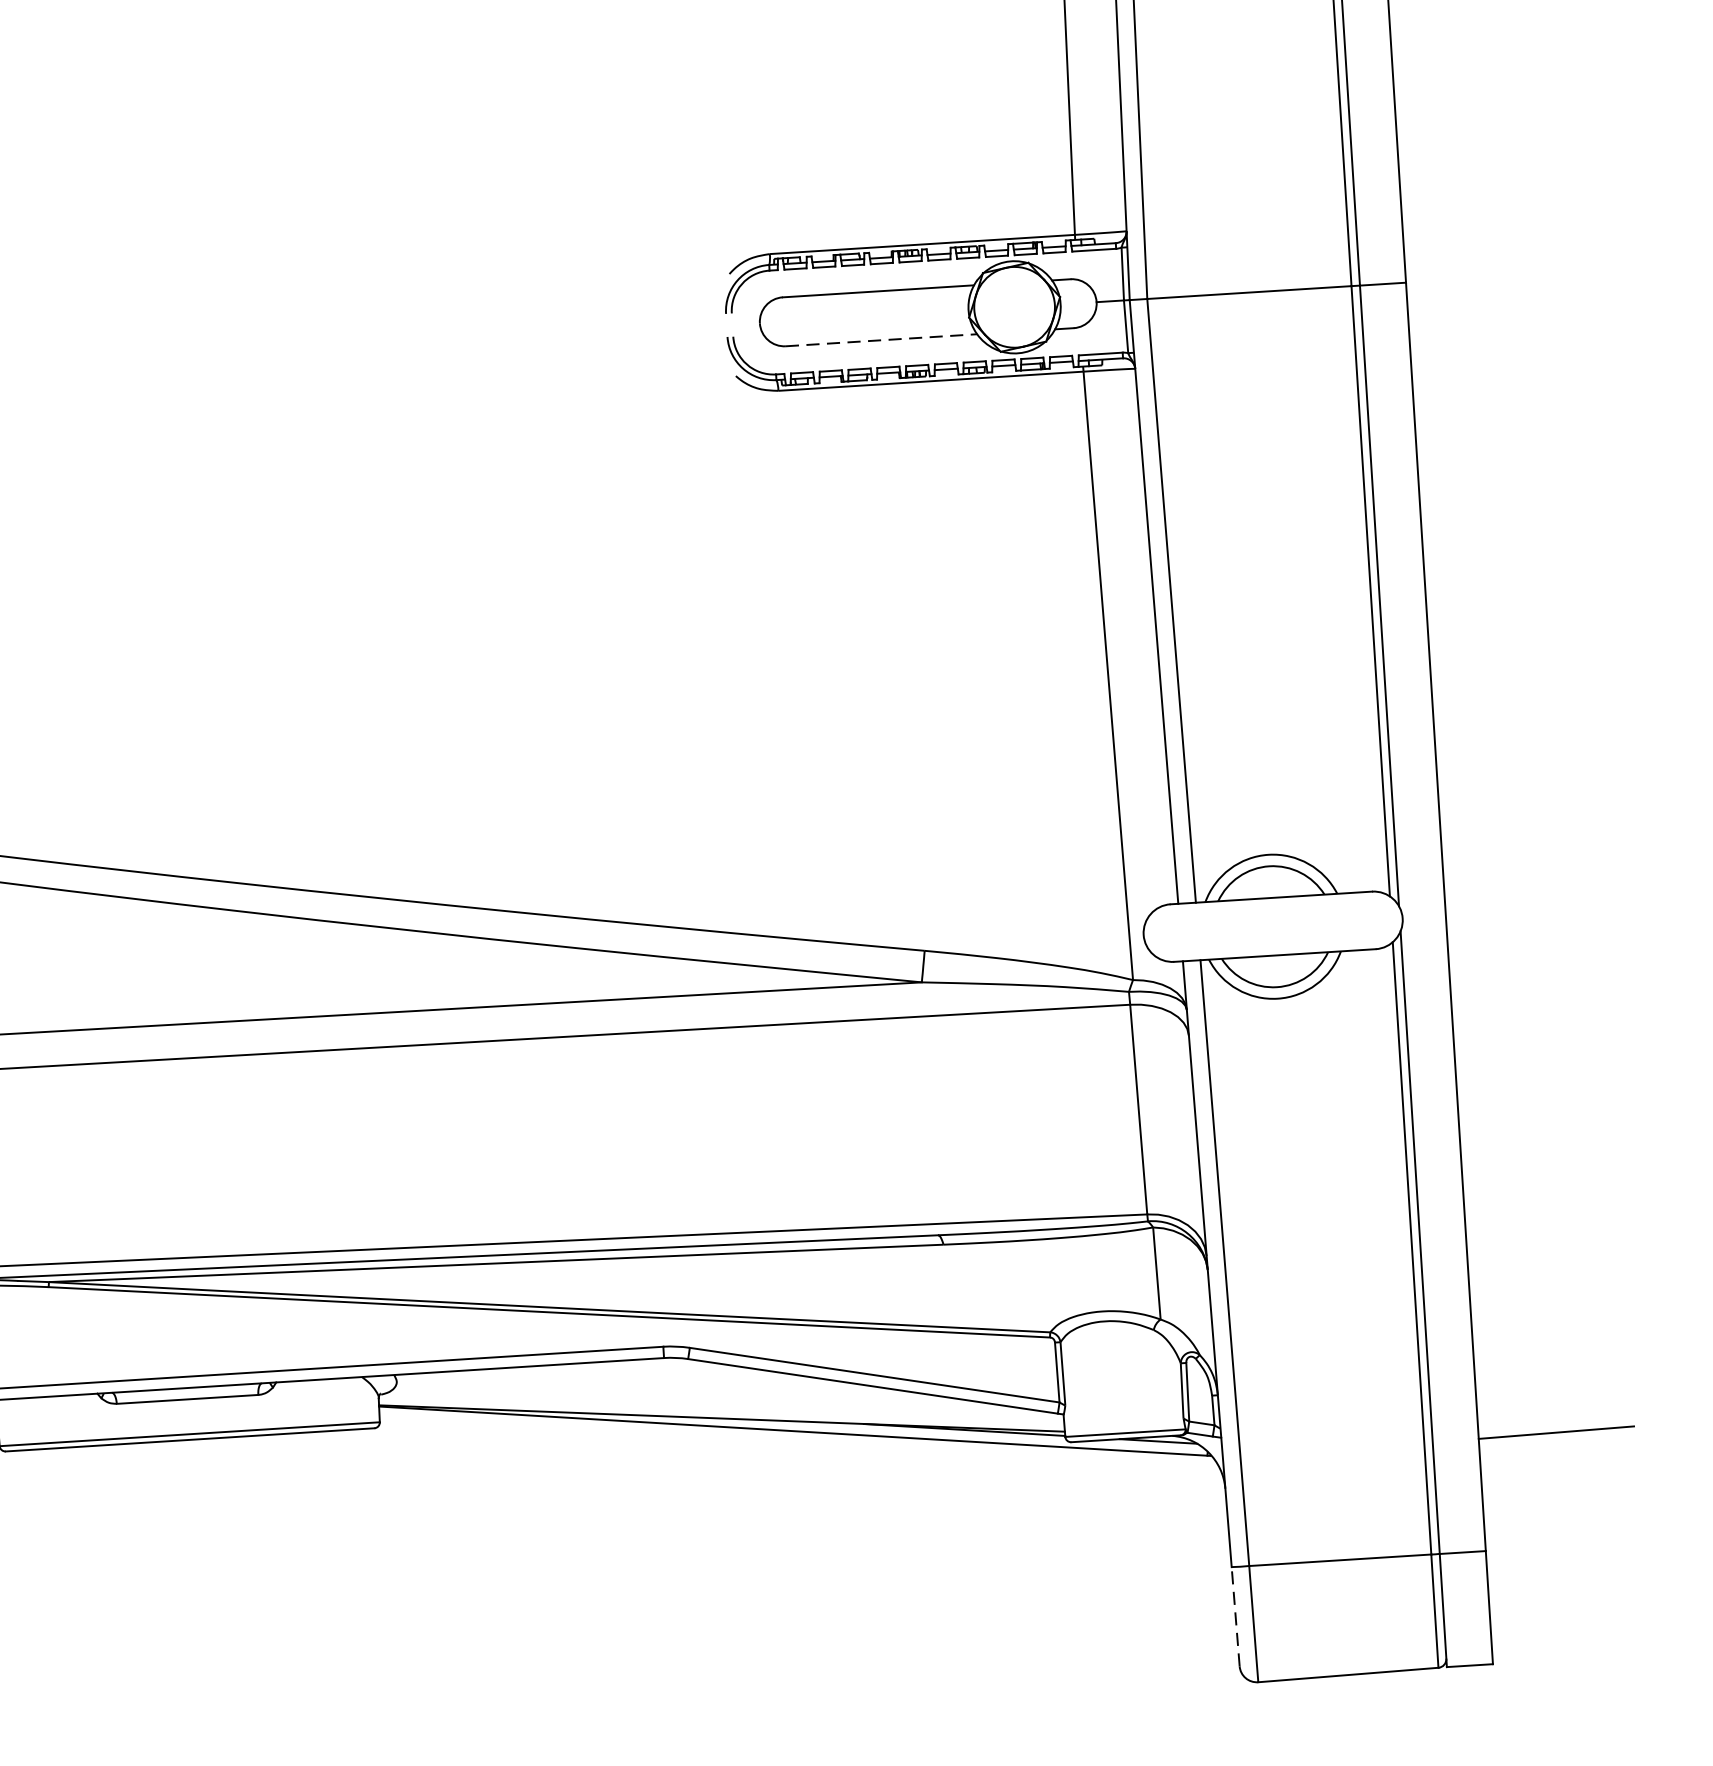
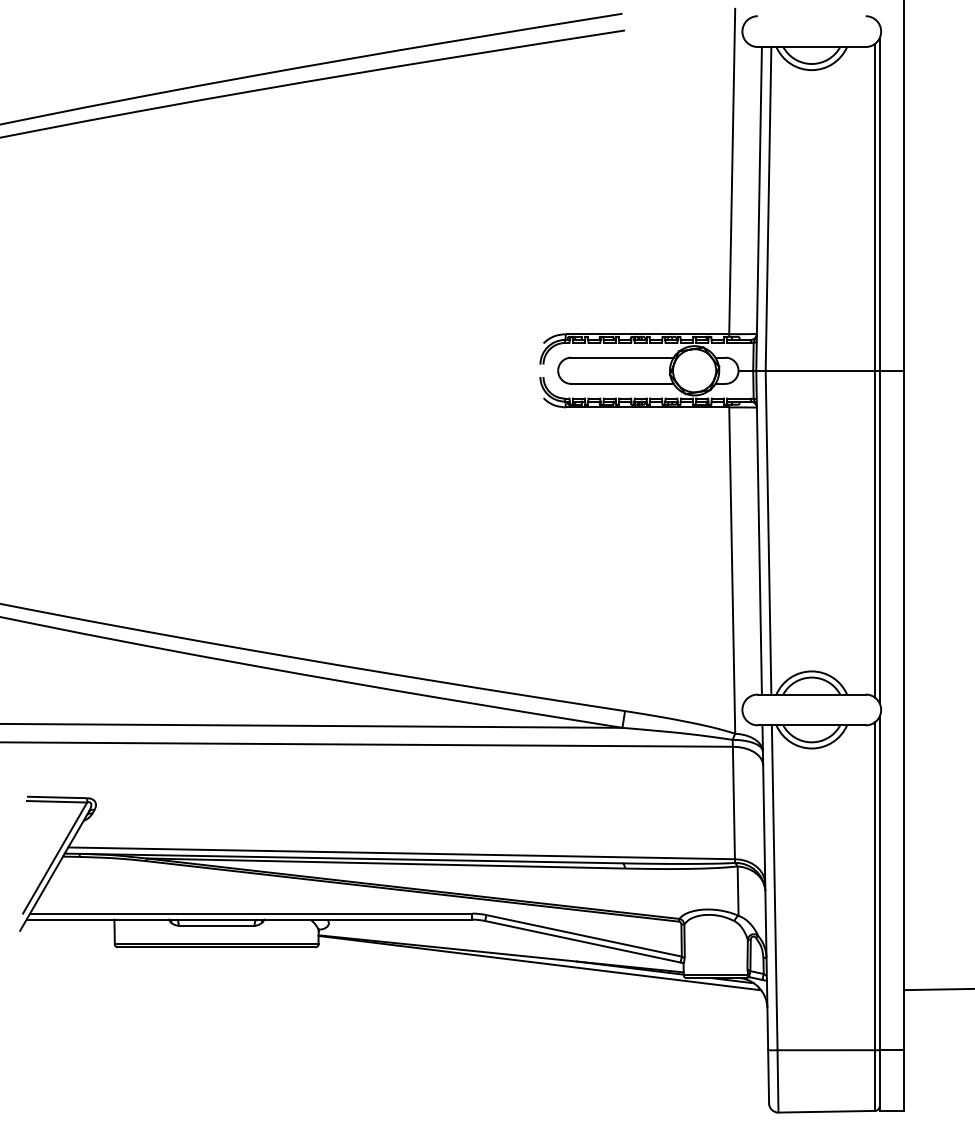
line: (881, 339) -> (622, 383), dashed -> solid
line: (1235, 1616) -> (768, 1076), dashed -> solid

